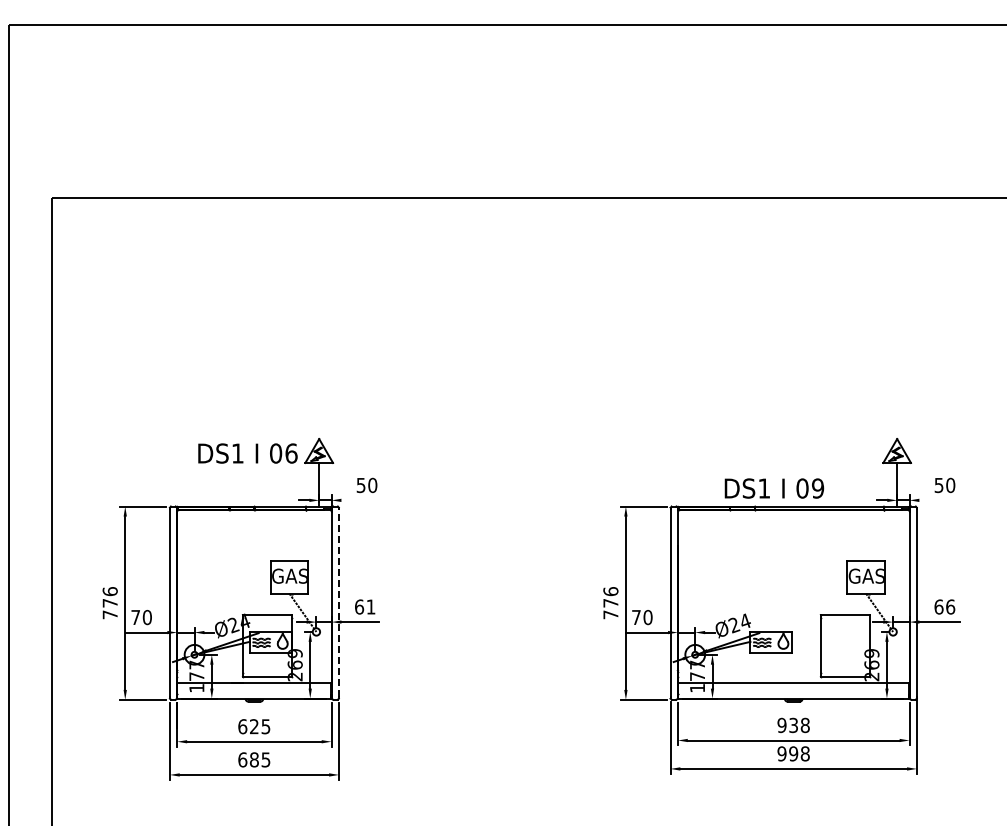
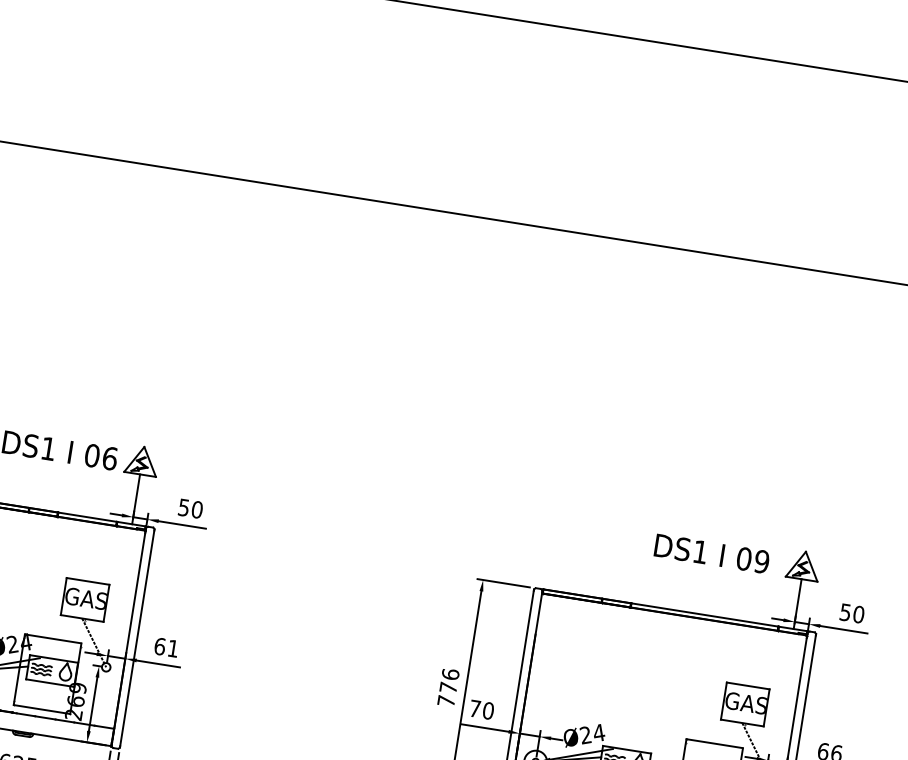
text: (774, 488) -> (712, 553), moved
line: (361, 500) -> (181, 525), added
line: (939, 500) -> (843, 629), added
line: (338, 602) -> (136, 637), dashed -> solid

